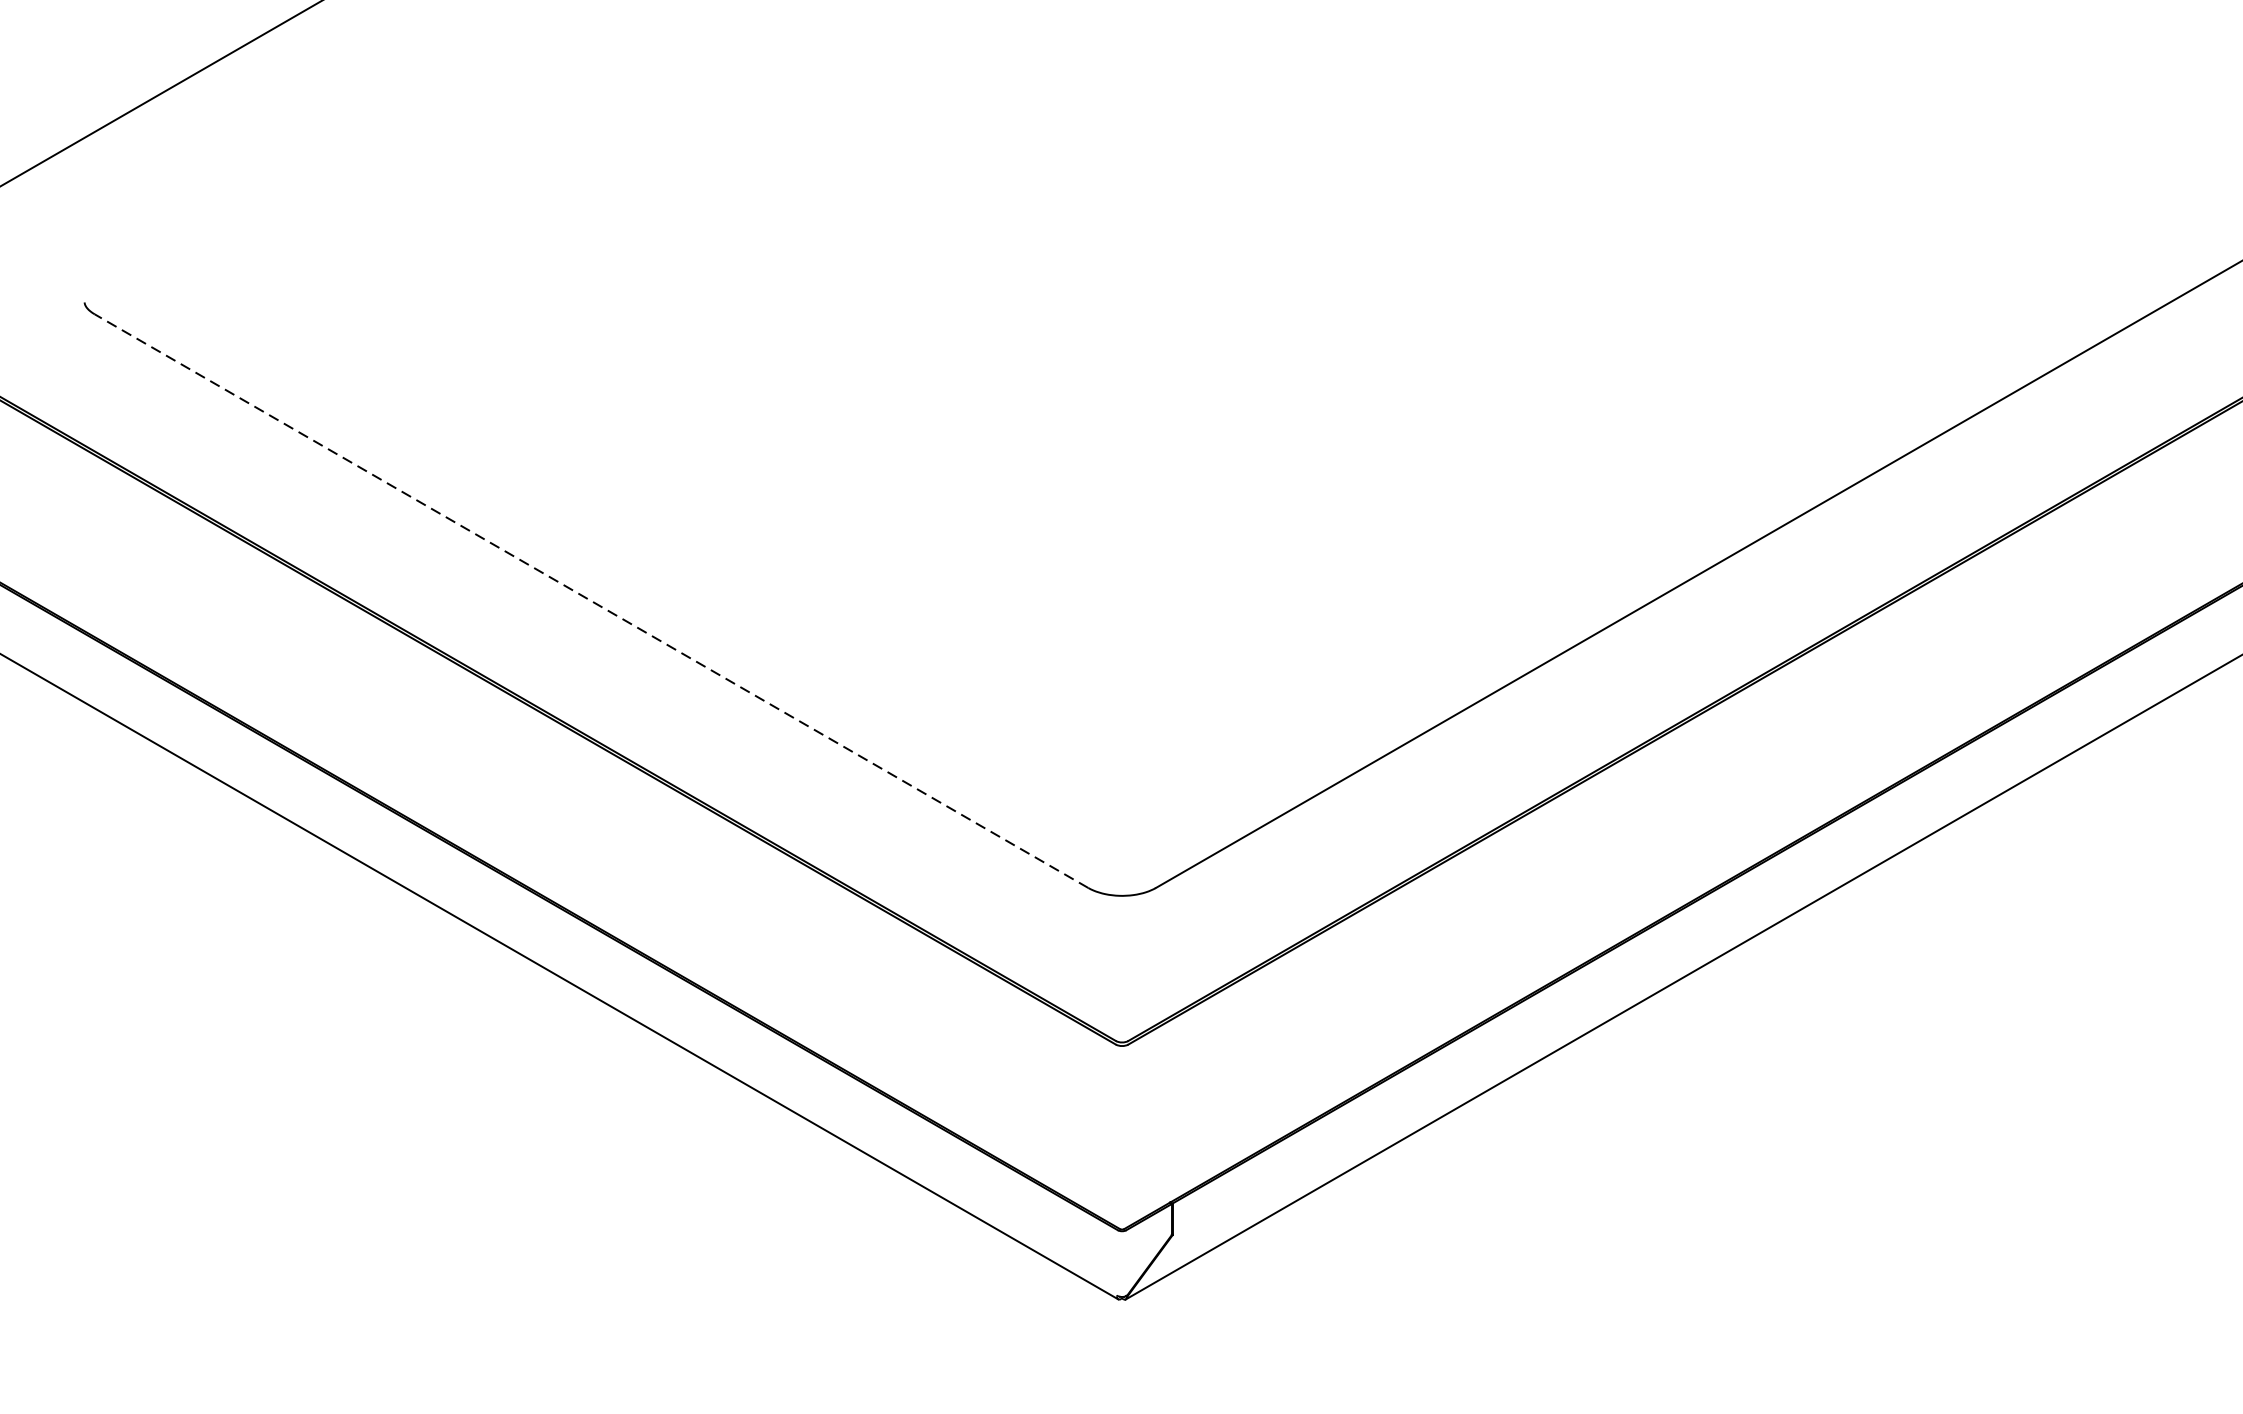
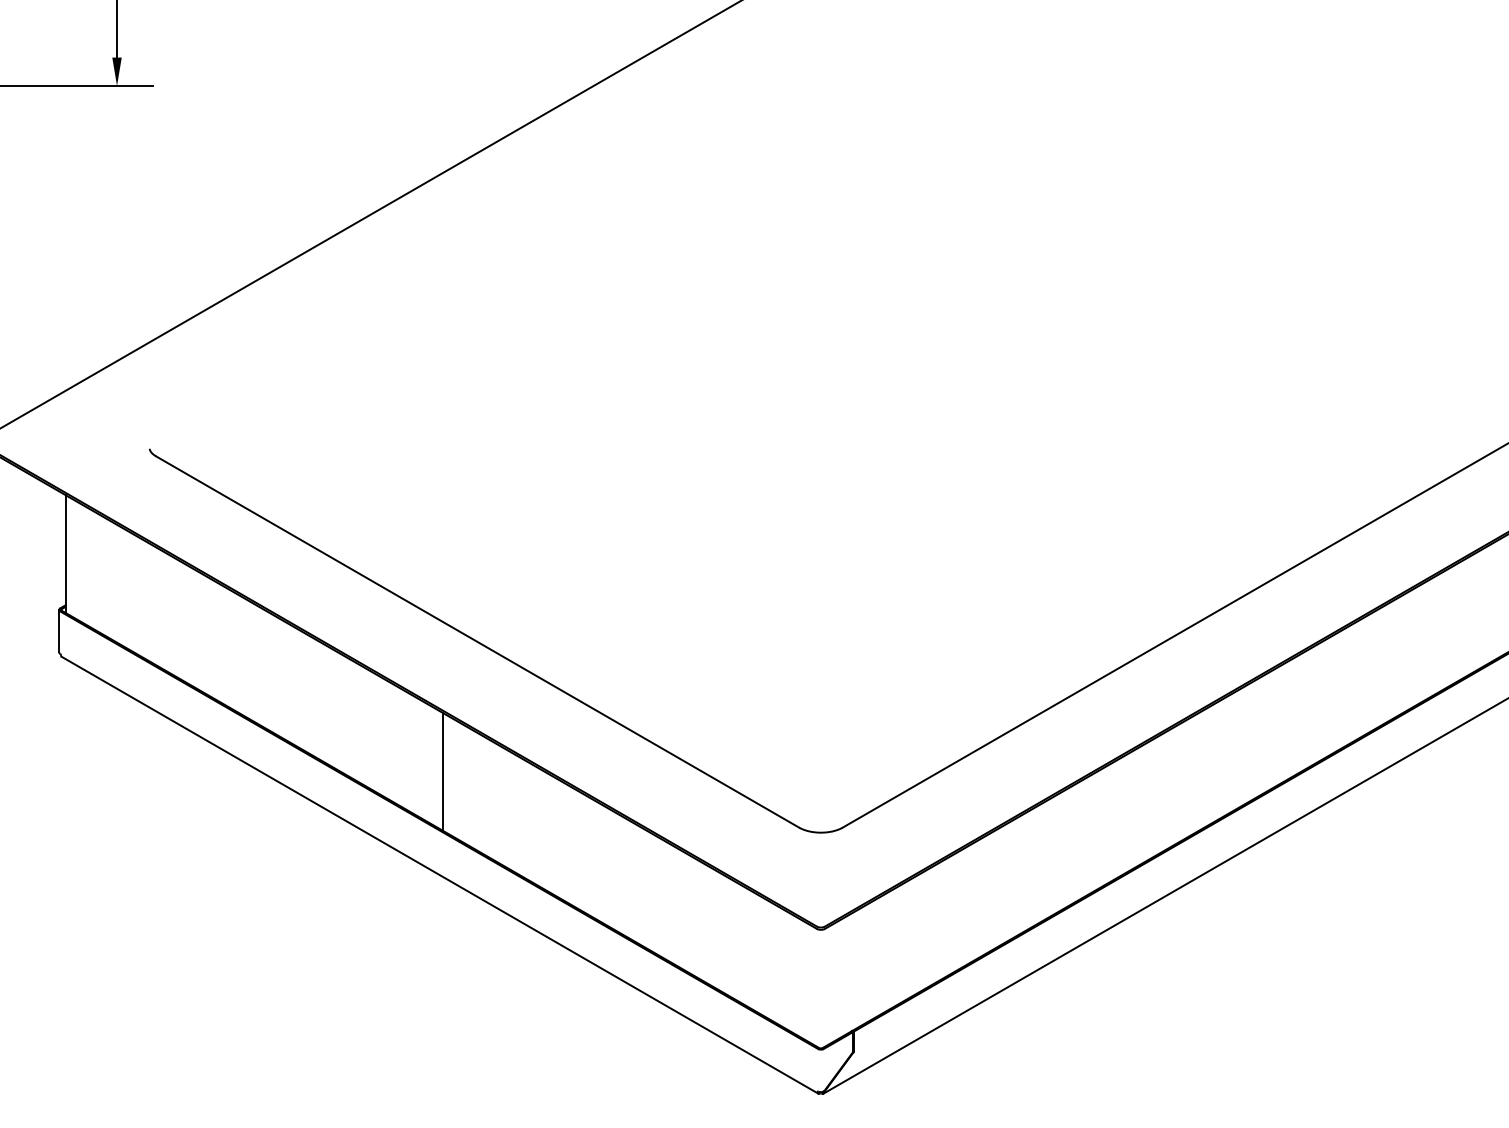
line: (591, 600) -> (477, 641), dashed -> solid
line: (537, 801) -> (442, 771), added

